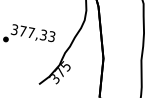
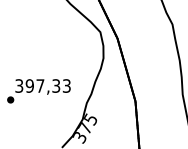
text: (22, 30) -> (29, 85), 377,33 -> 397,33

